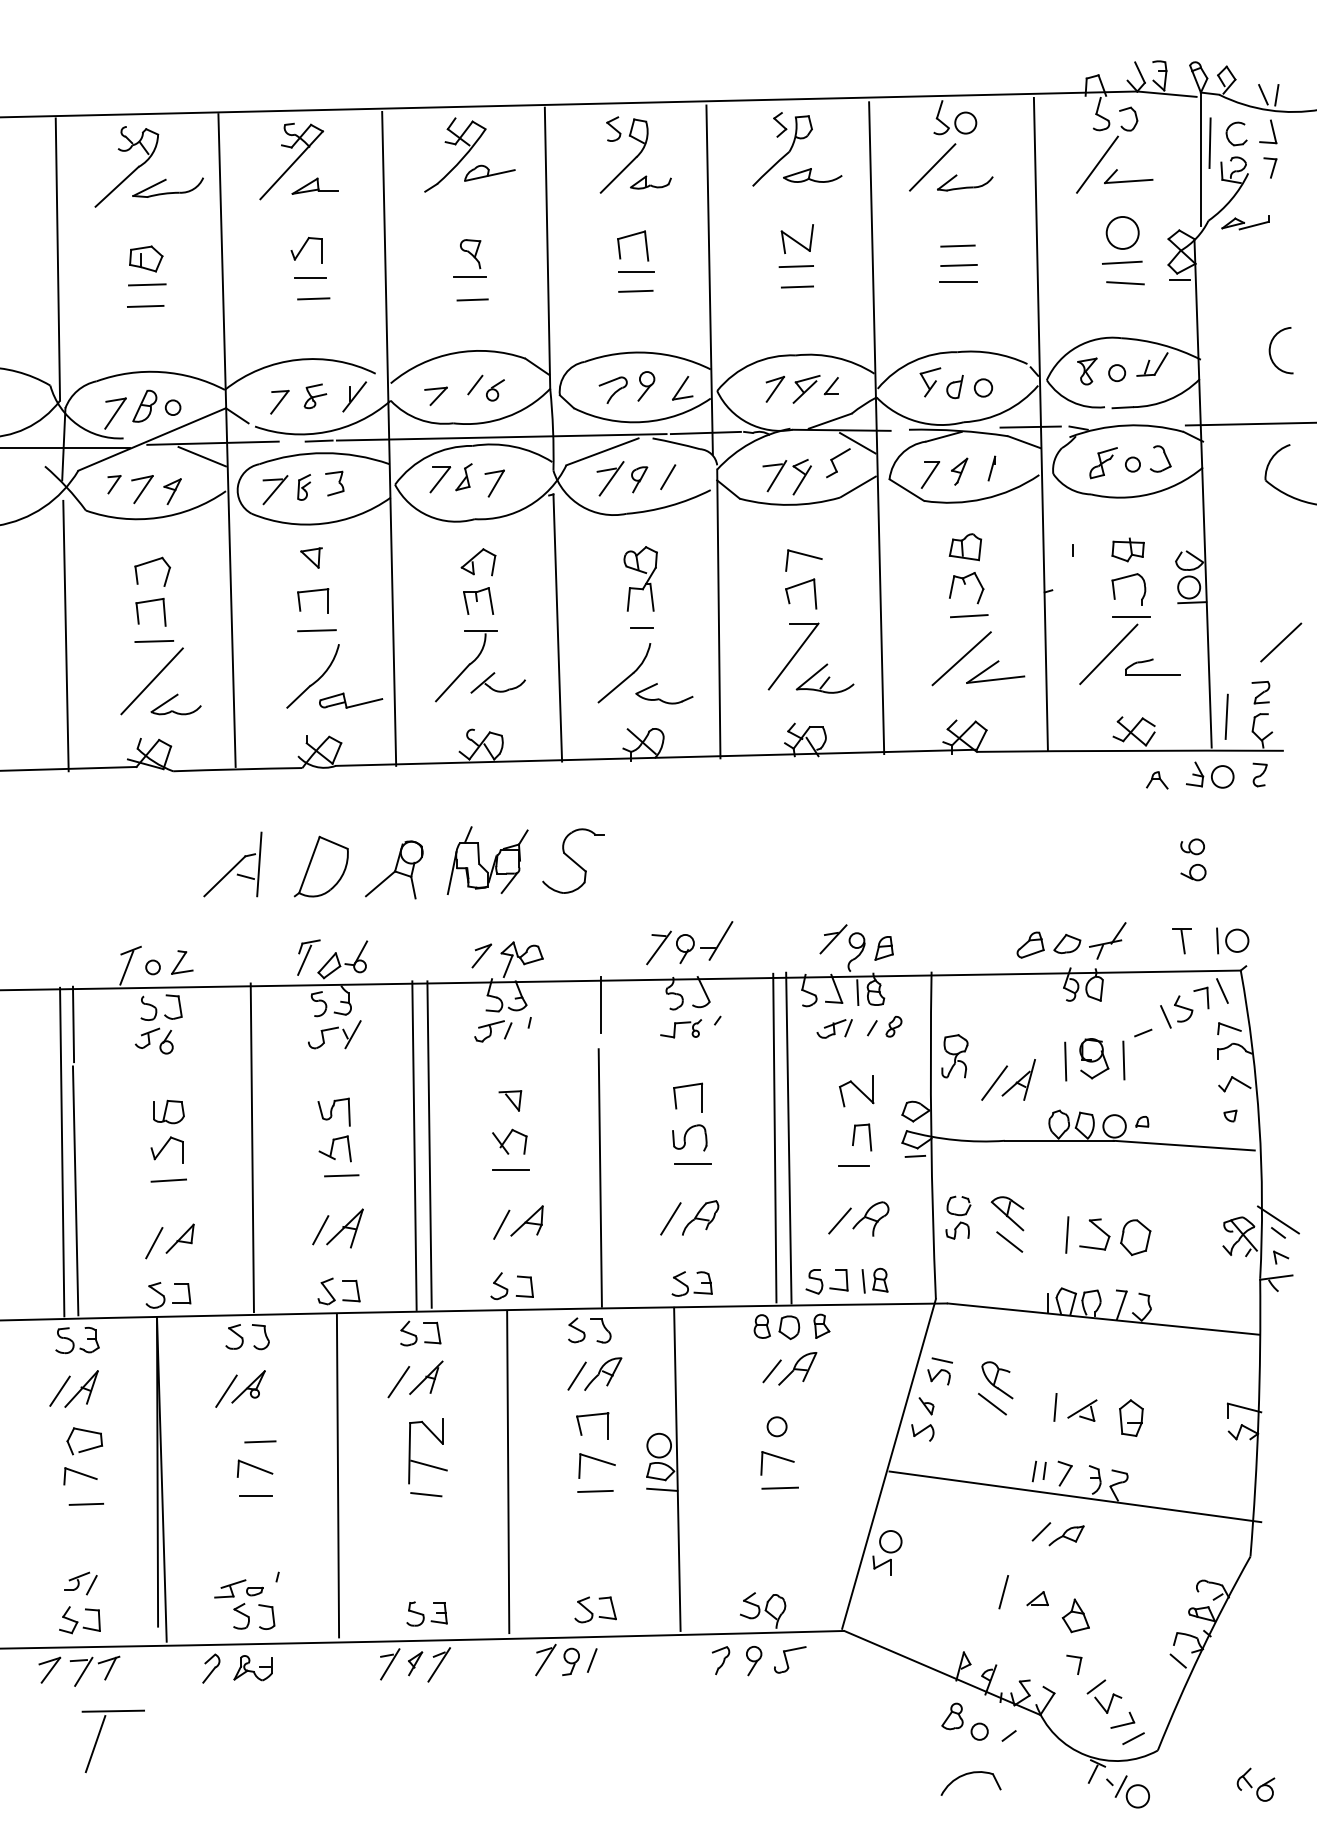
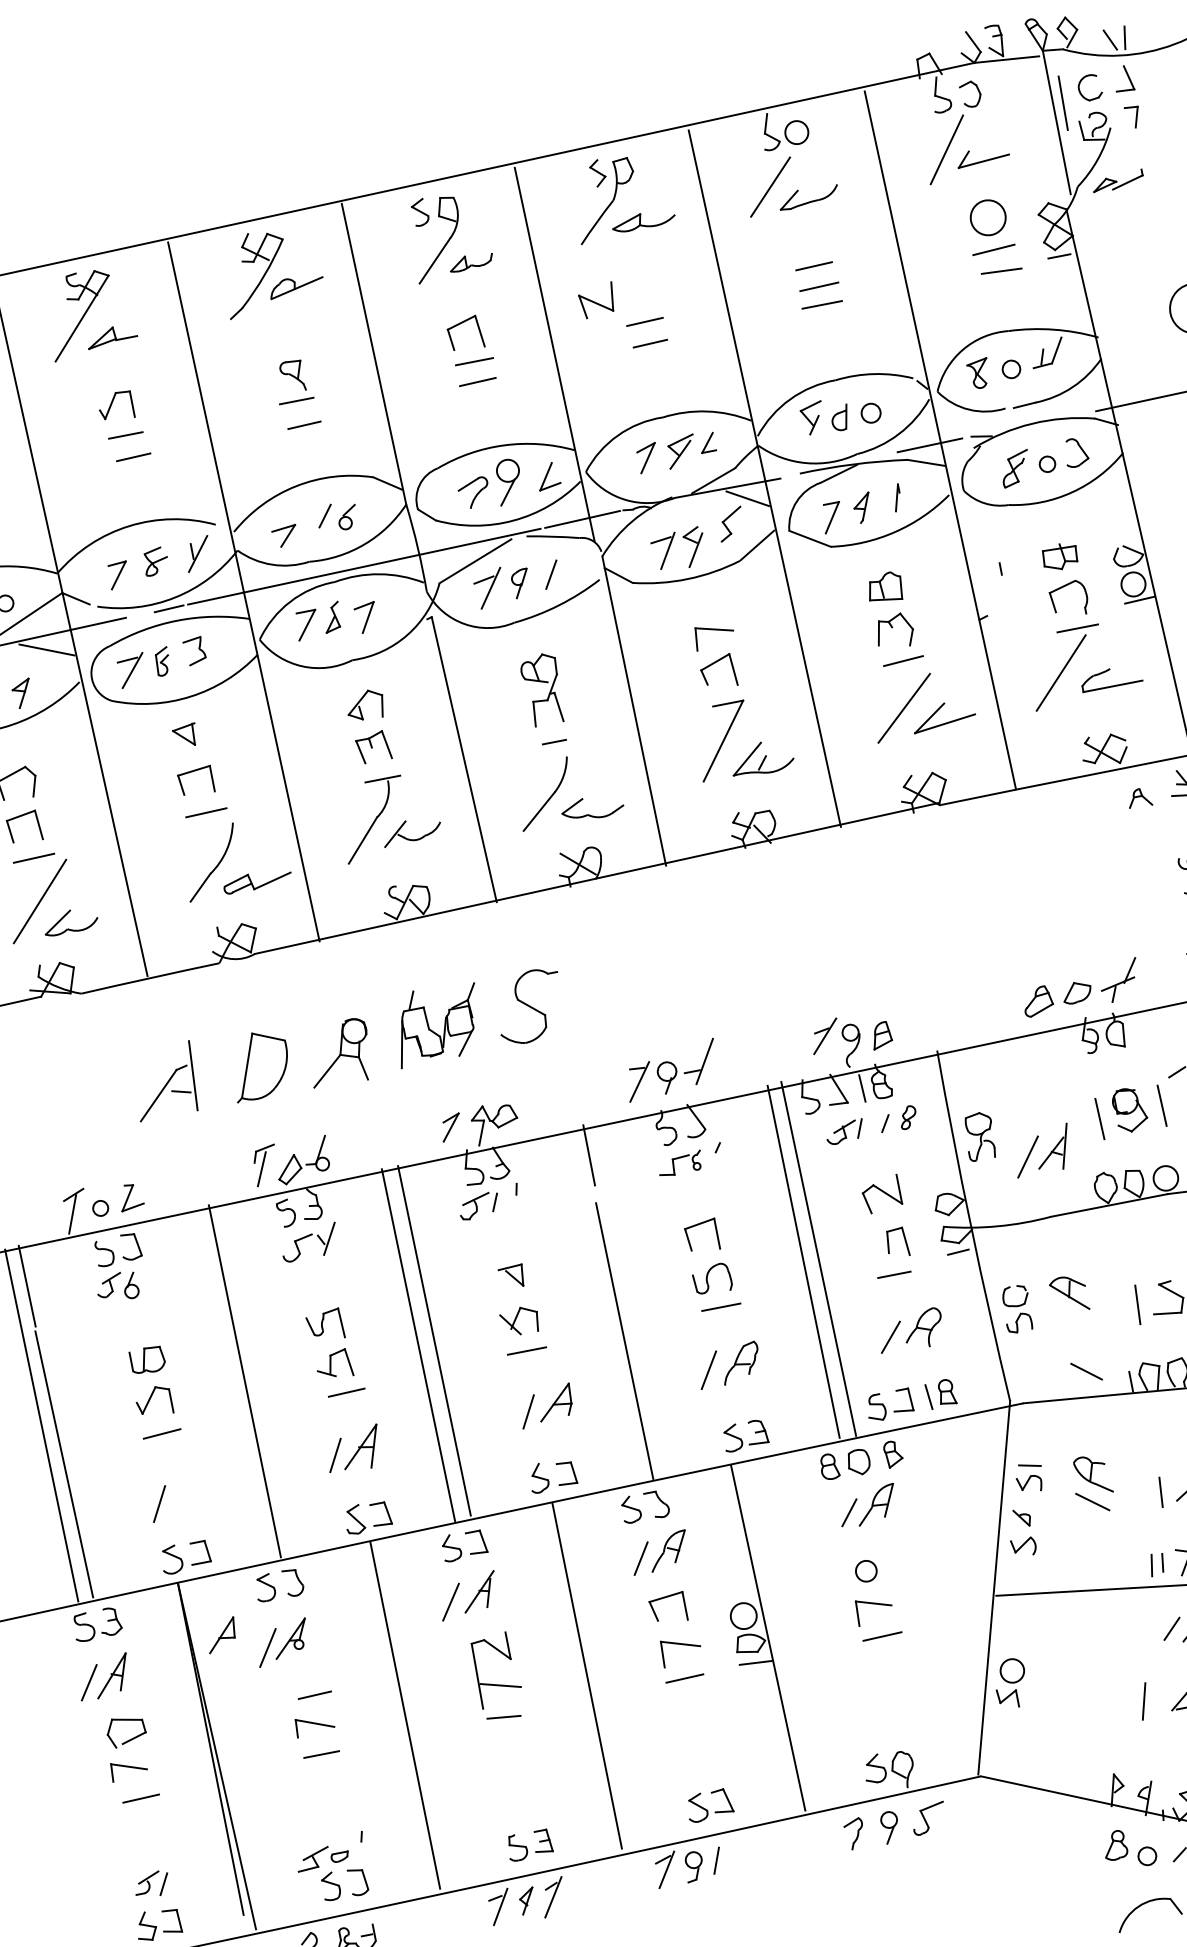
part: (796, 238) -> (596, 300), moved
part: (646, 386) -> (509, 481), size x1.4
part: (179, 1238) -> (220, 1635), moved
line: (1009, 1241) -> (1086, 1371), moved

